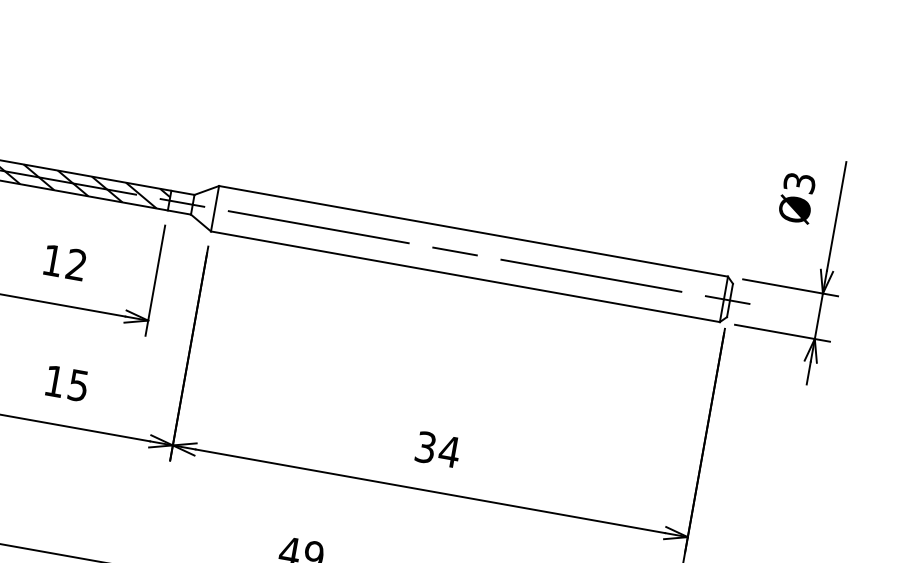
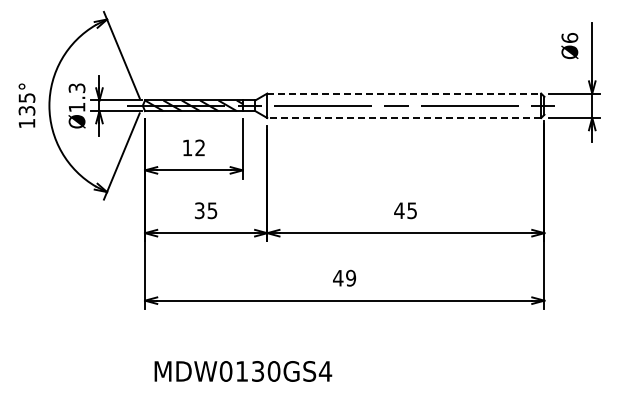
text: (799, 181) -> (569, 37), Ø3 -> Ø6
line: (474, 231) -> (404, 93), solid -> dashed
line: (465, 277) -> (404, 118), solid -> dashed
text: (54, 380) -> (199, 210), 15 -> 35
text: (437, 449) -> (405, 210), 34 -> 45

